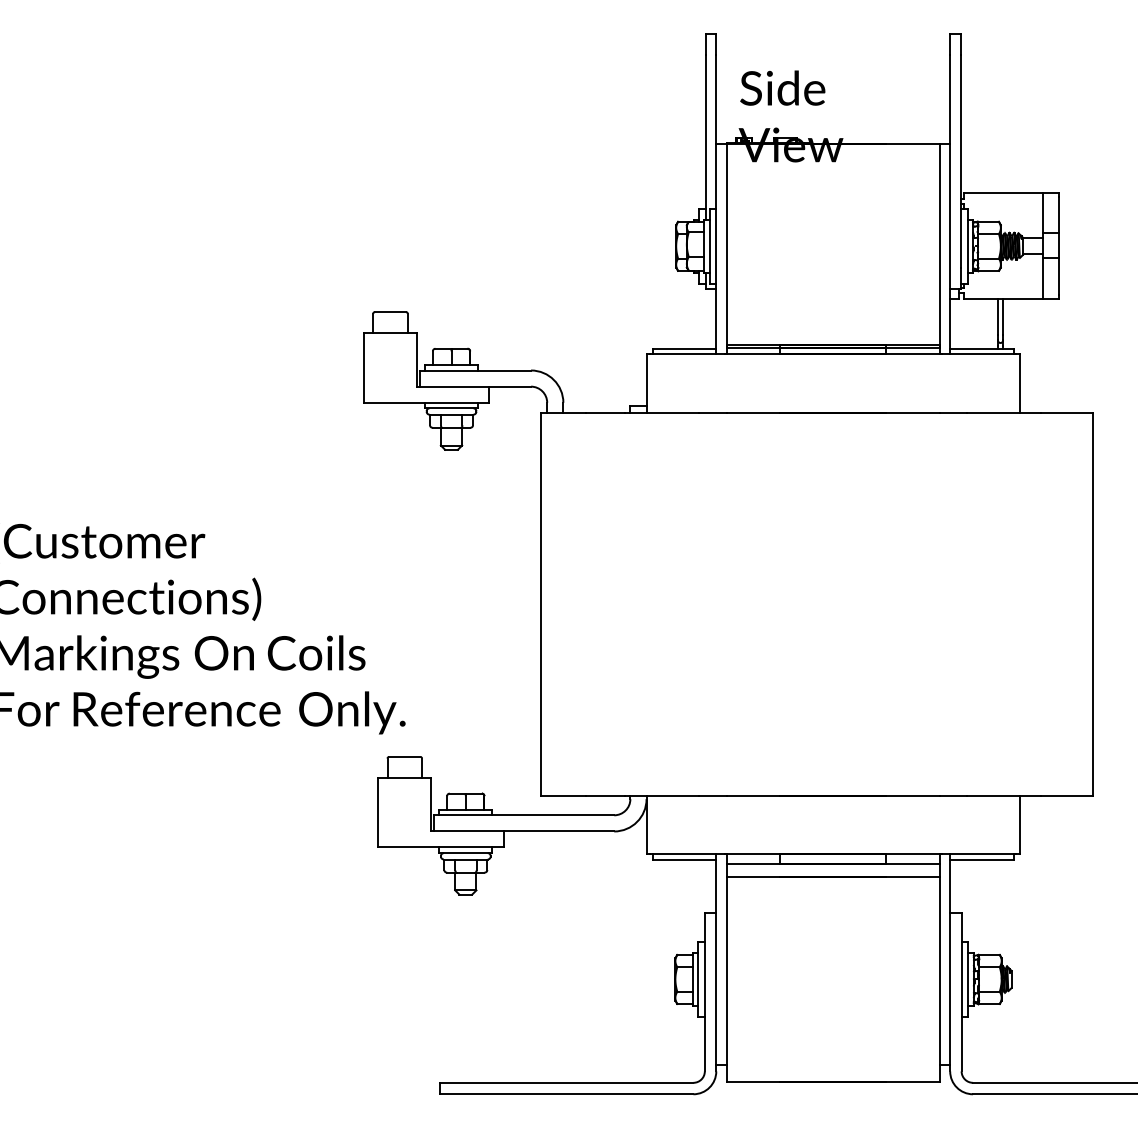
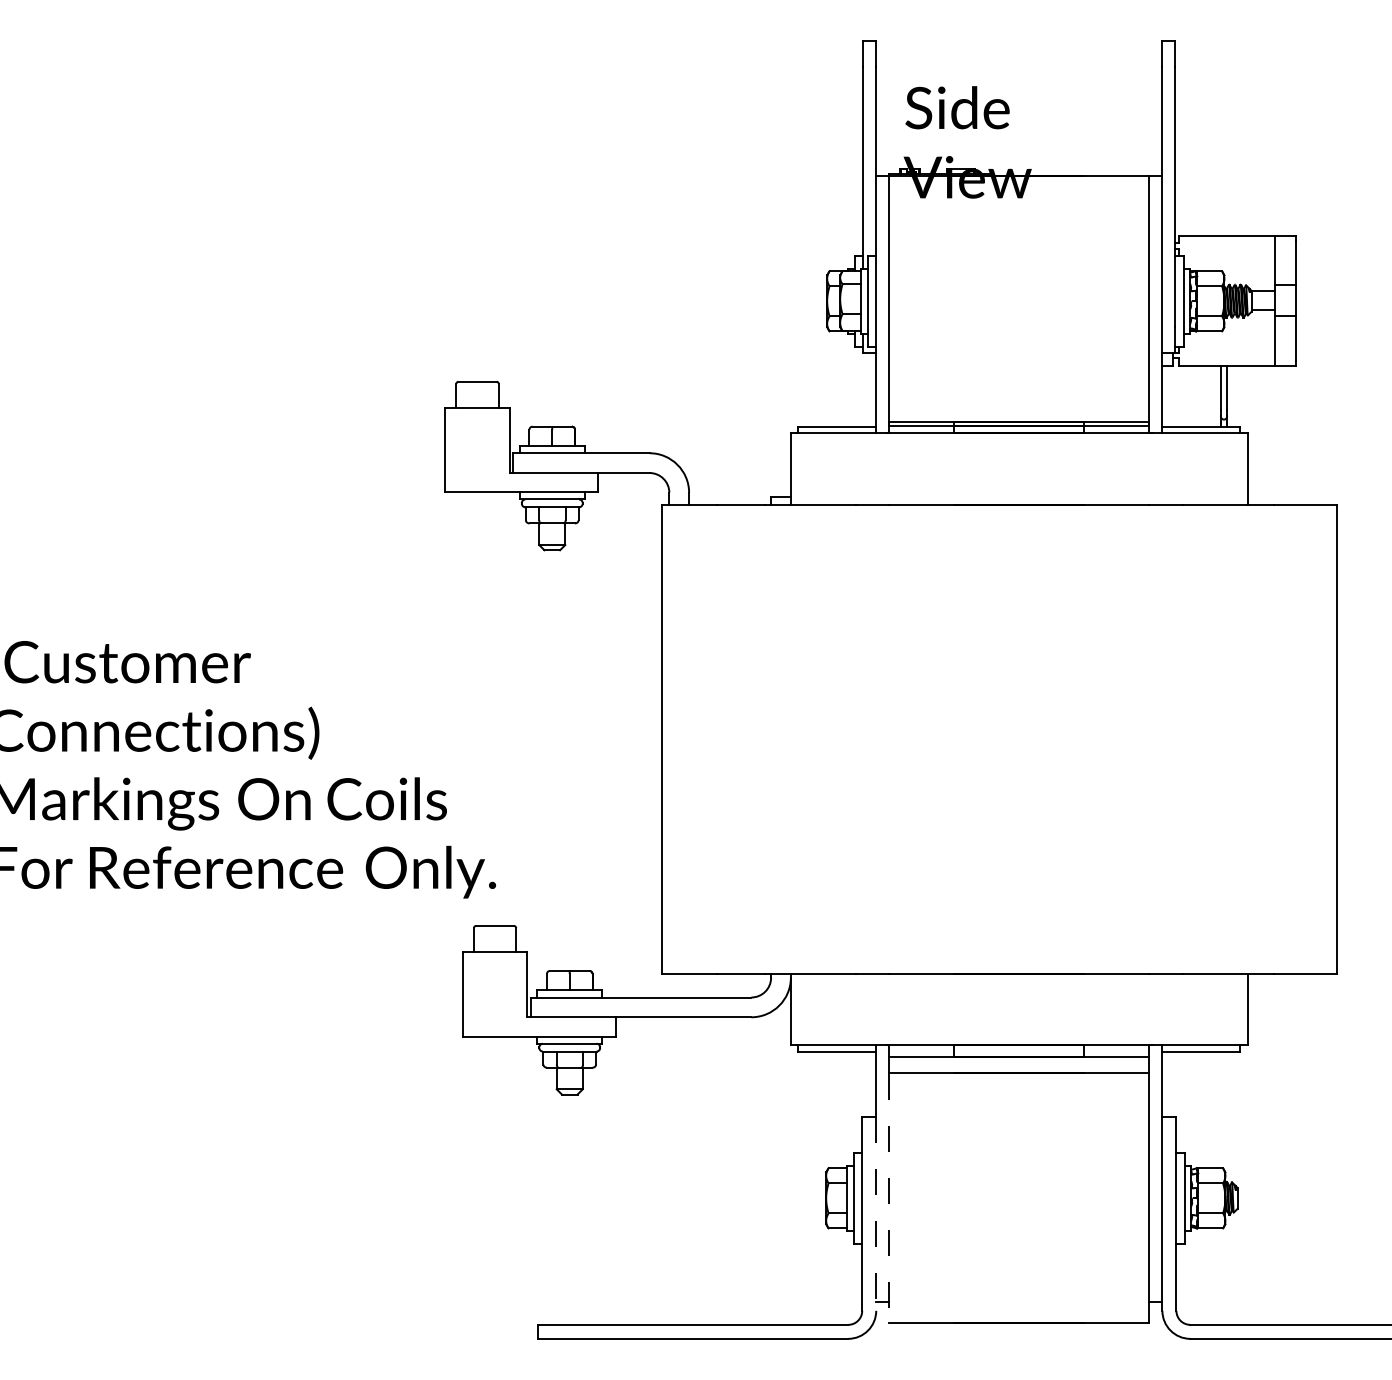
line: (726, 979) -> (888, 1198), solid -> dashed
line: (716, 992) -> (876, 1214), solid -> dashed

